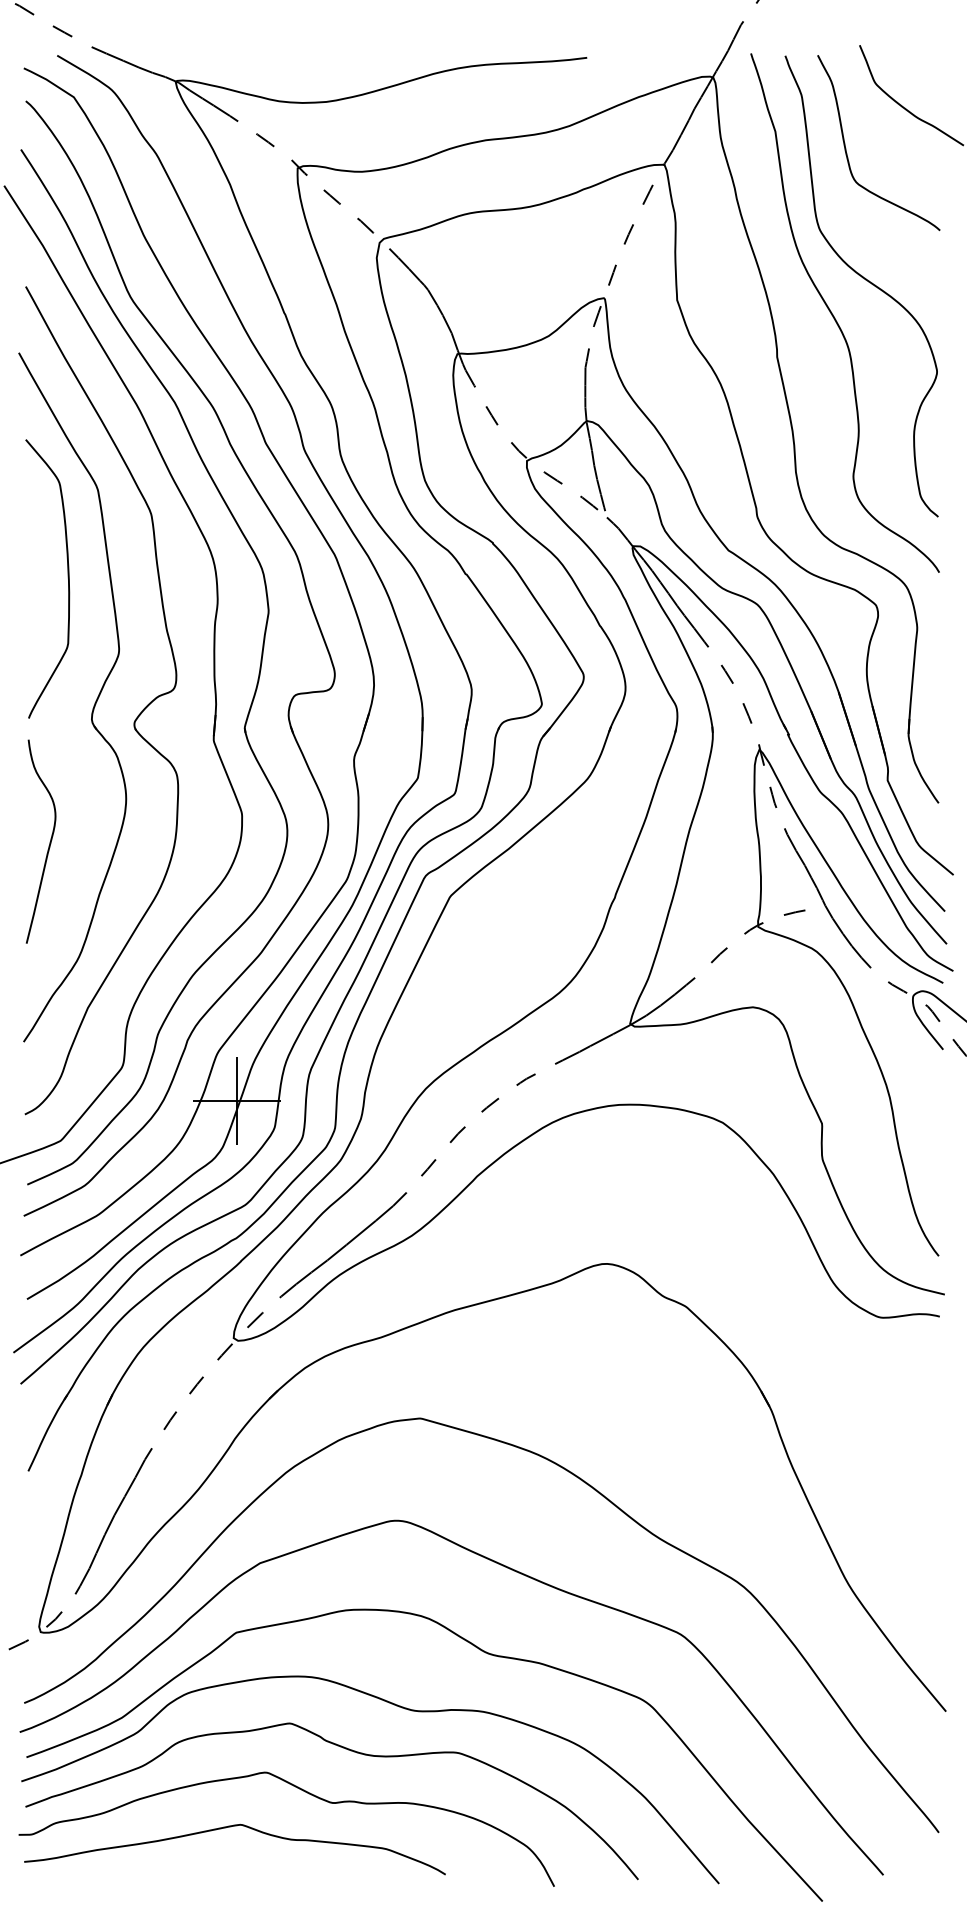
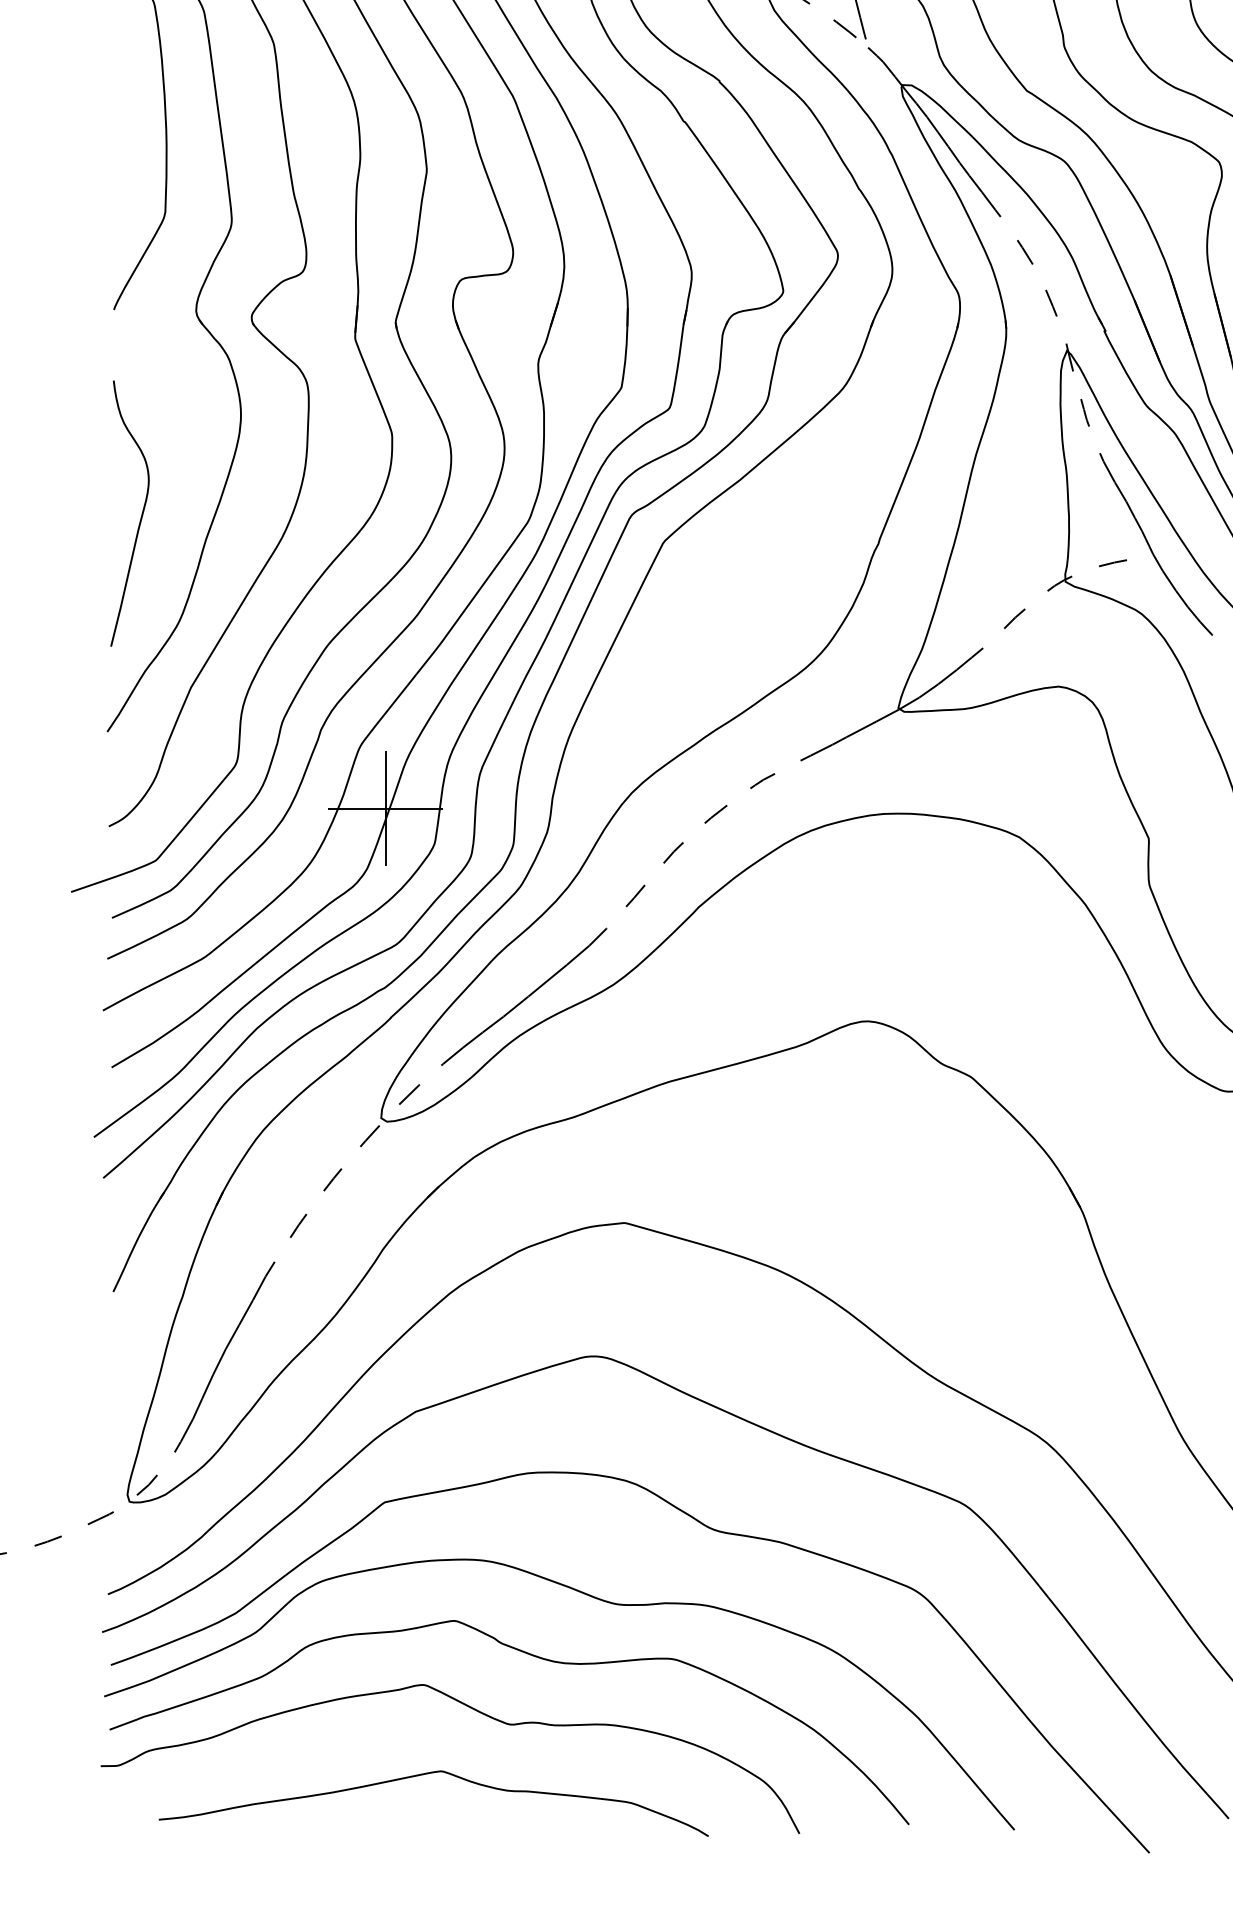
curve: (48, 845) -> (139, 518), moved
curve: (231, 1827) -> (429, 1774), moved

